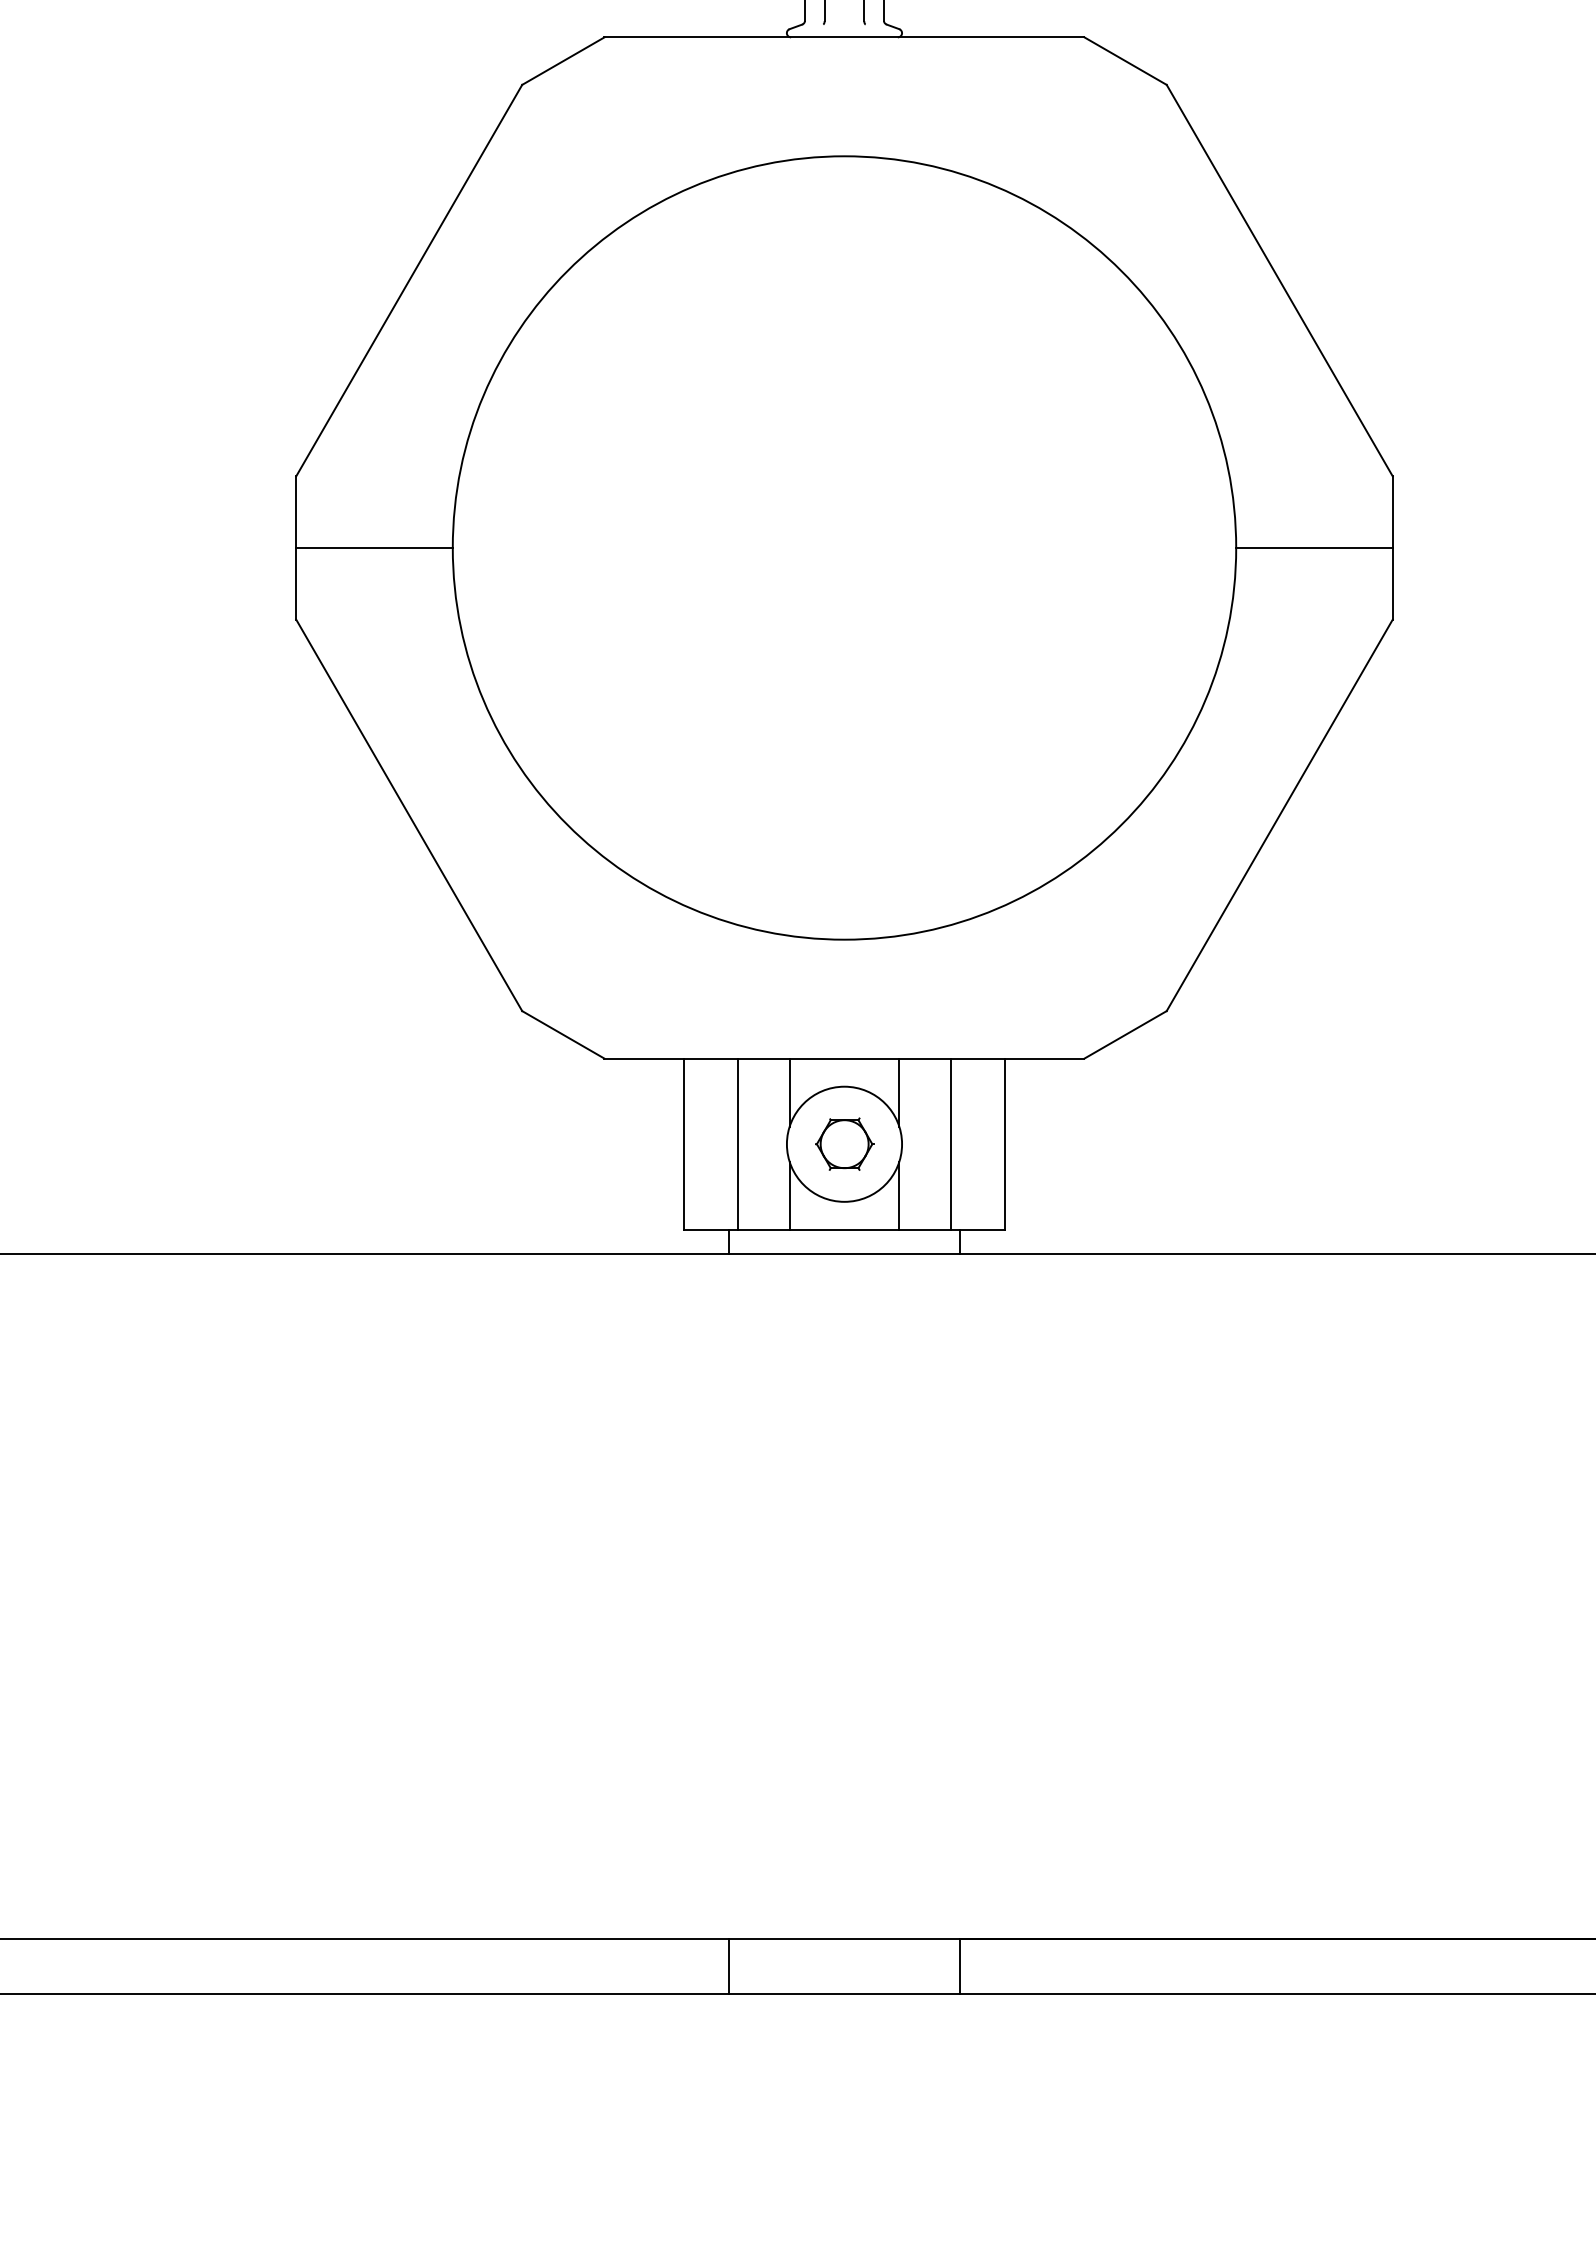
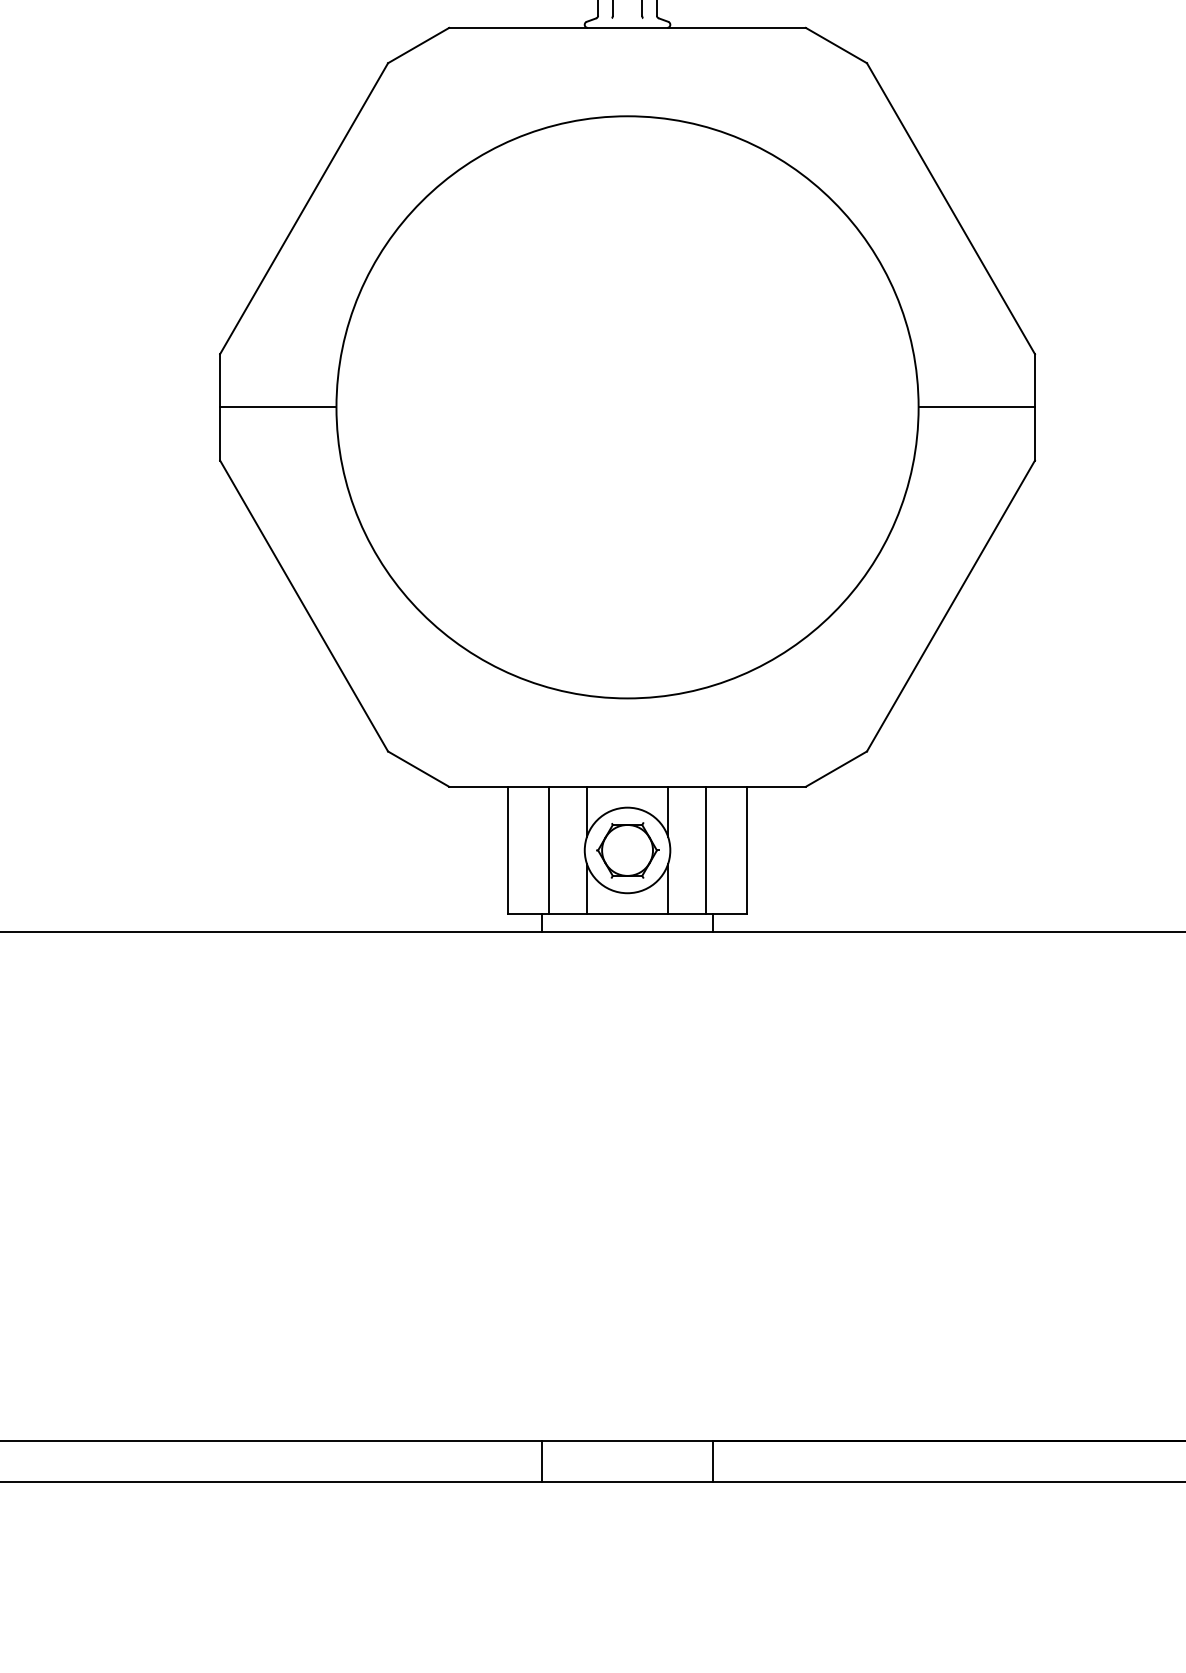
part: (844, 1143) -> (627, 849), size x1.43

